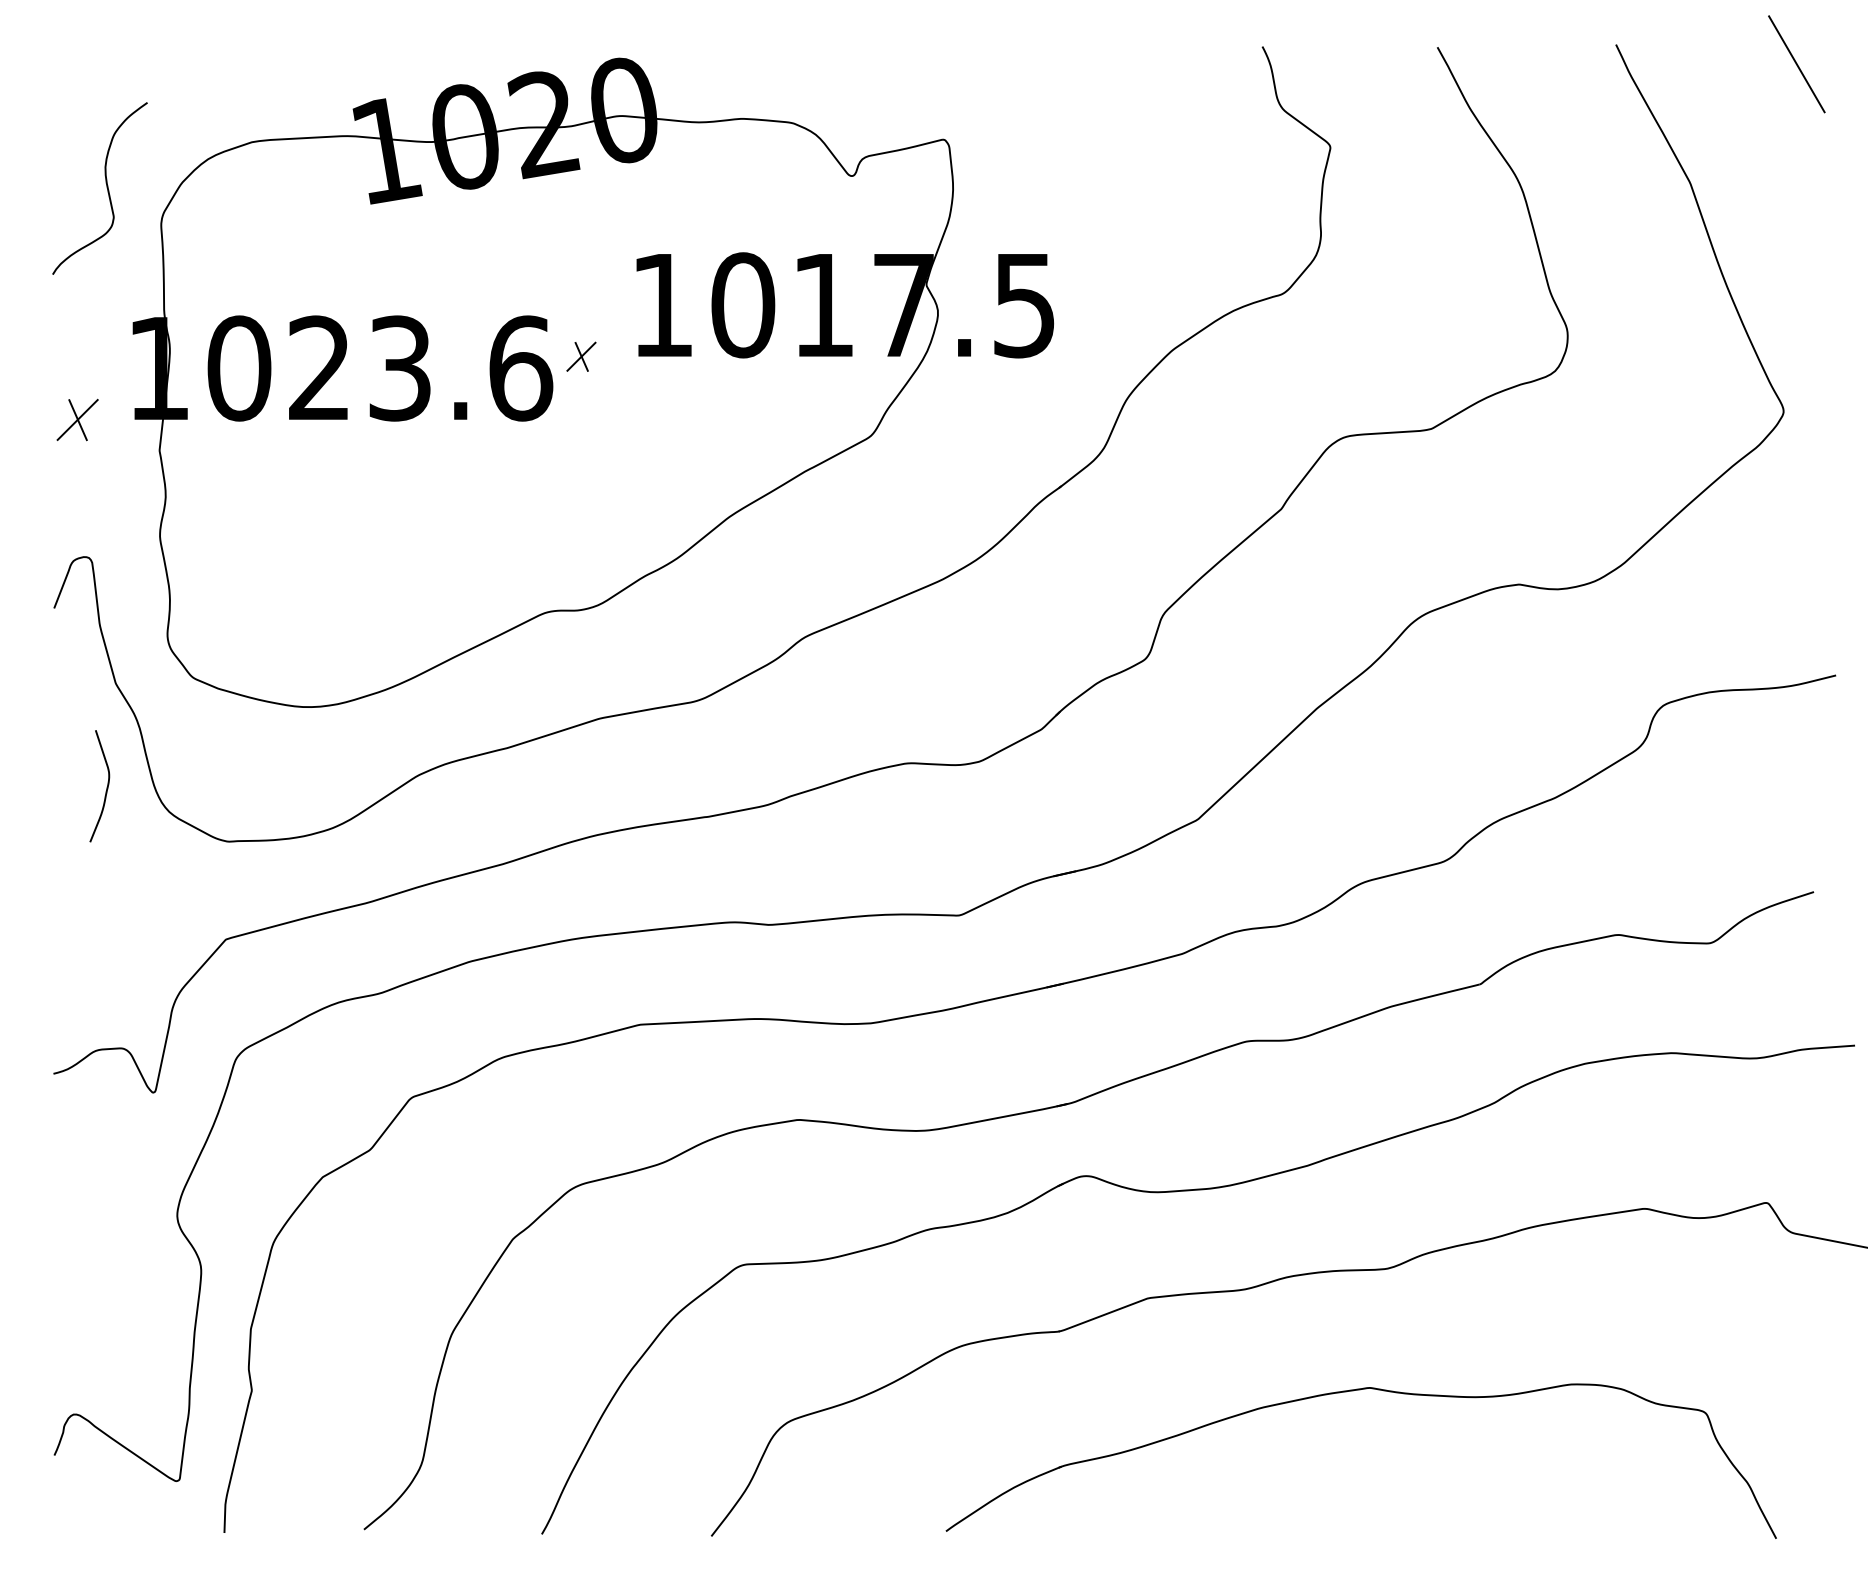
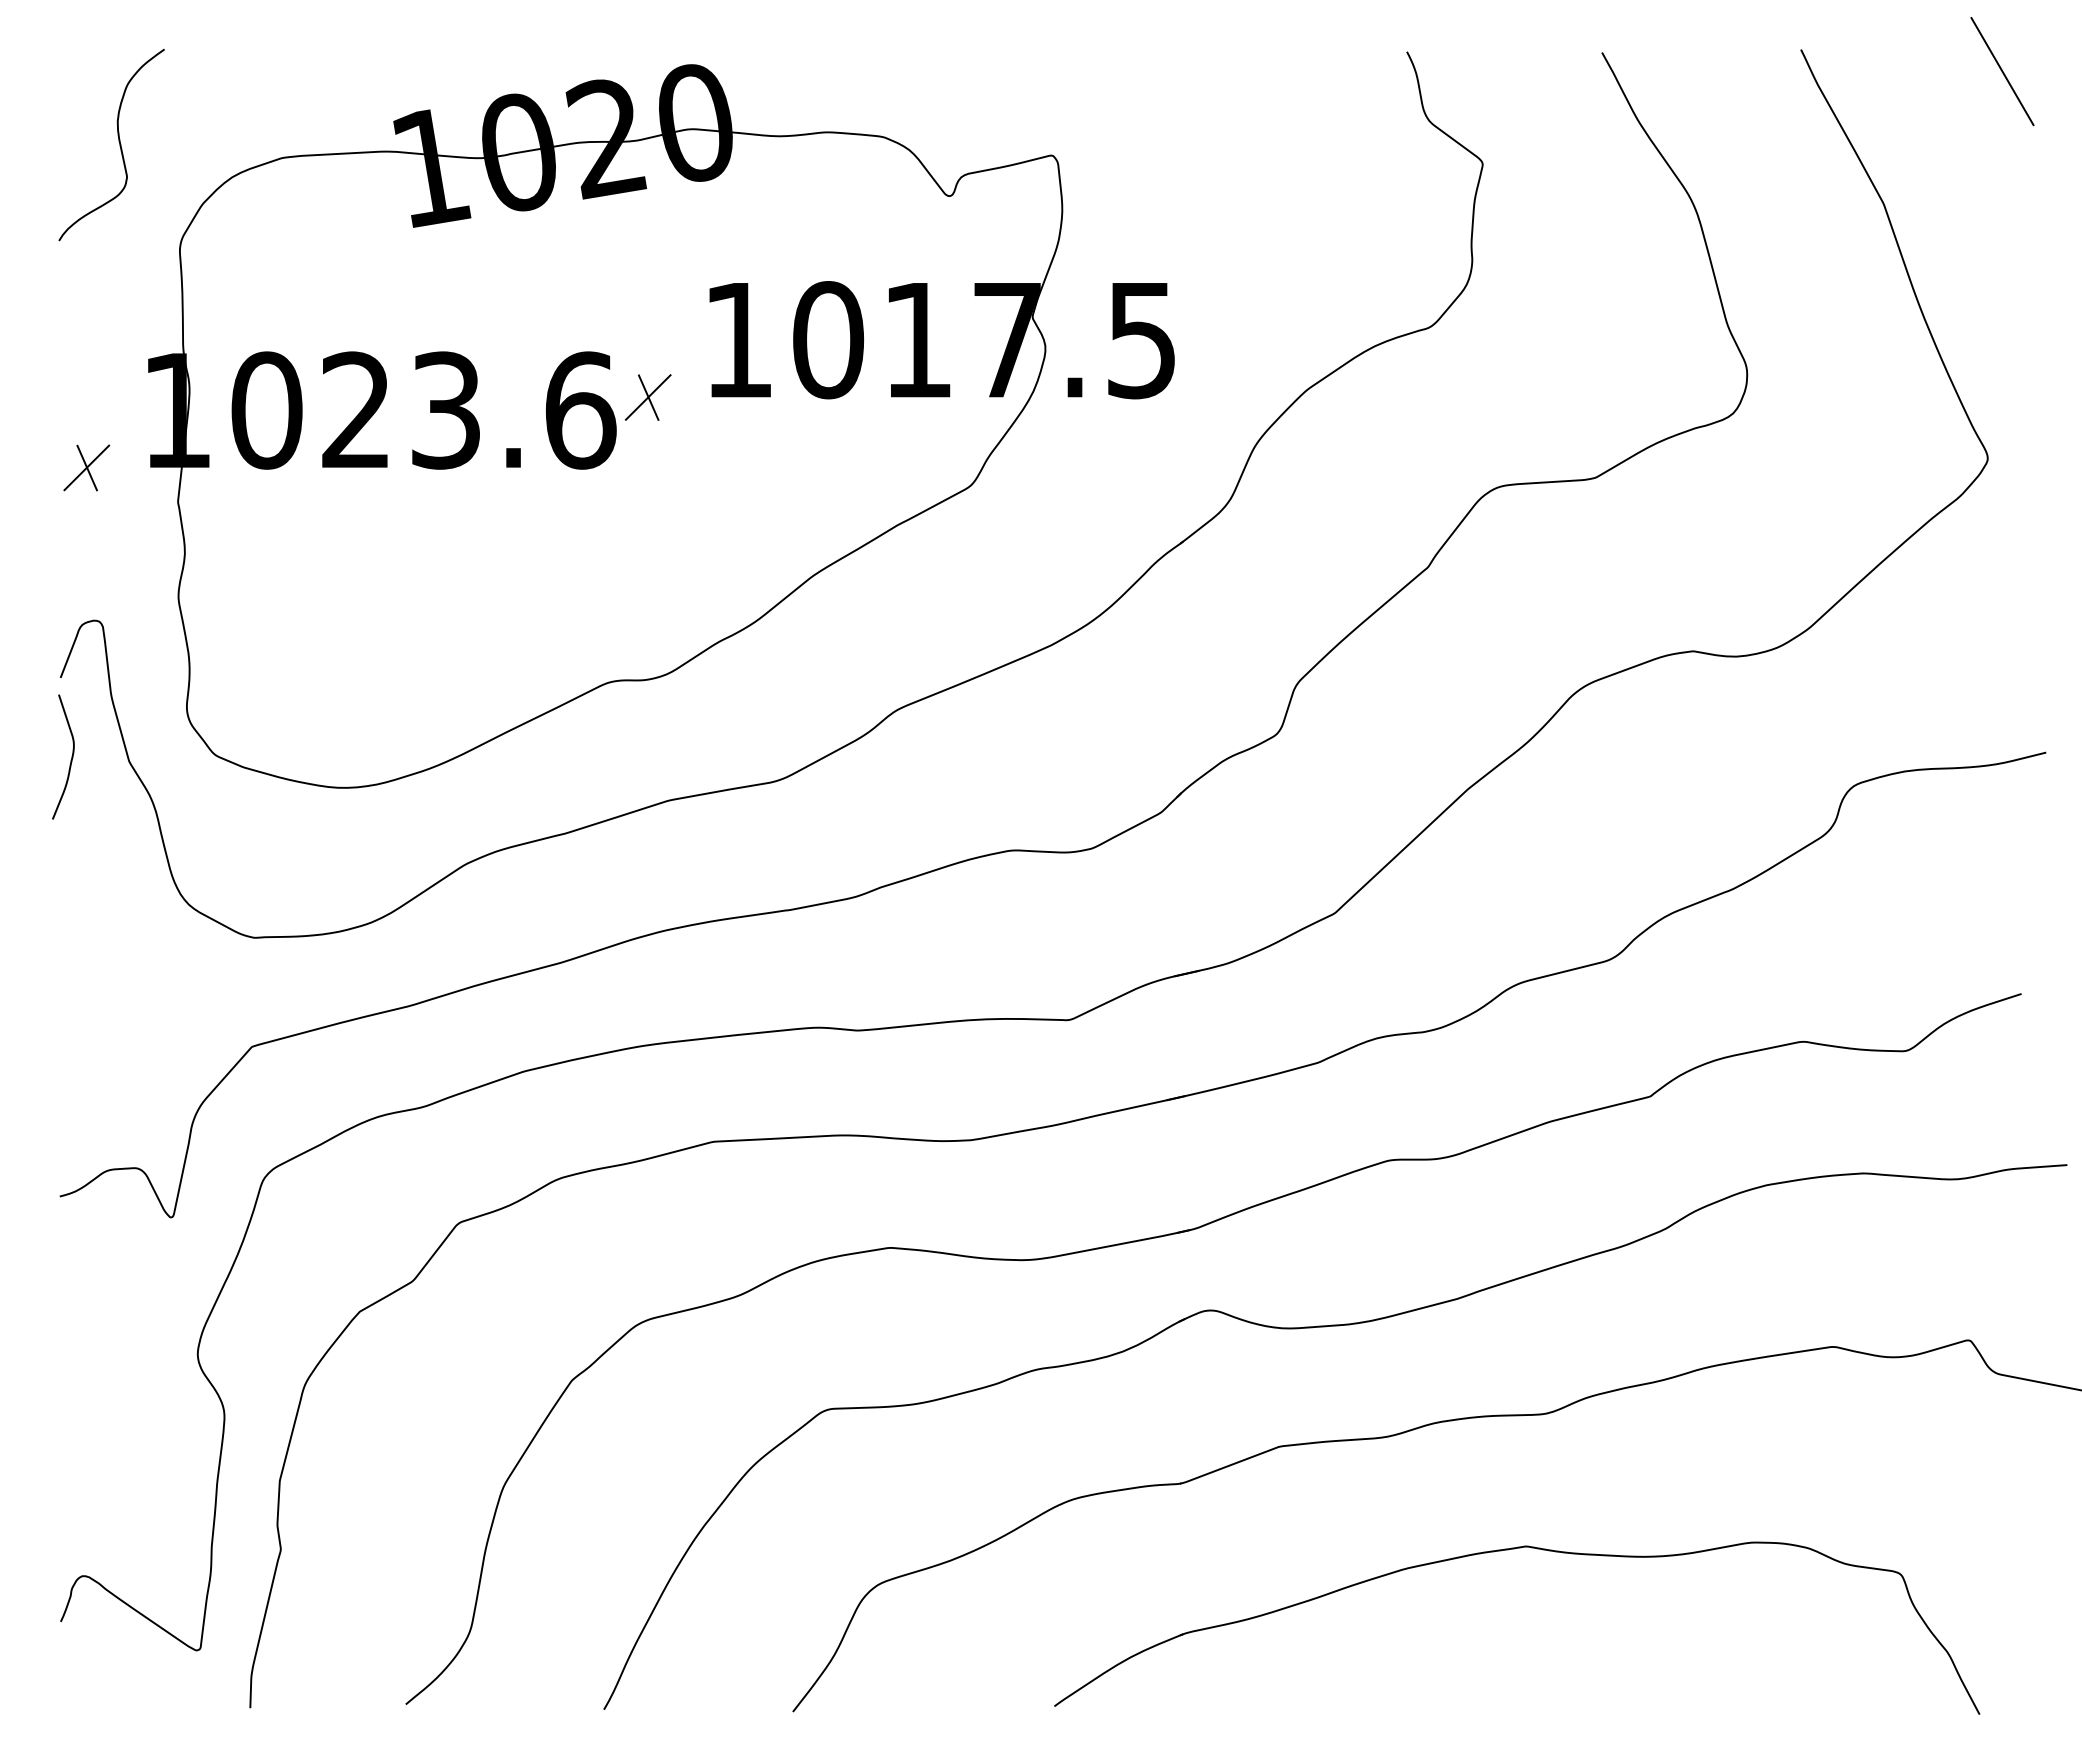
curve: (107, 188) -> (119, 145), moved
part: (580, 356) -> (647, 397), size x1.43
curve: (107, 785) -> (71, 756), moved

